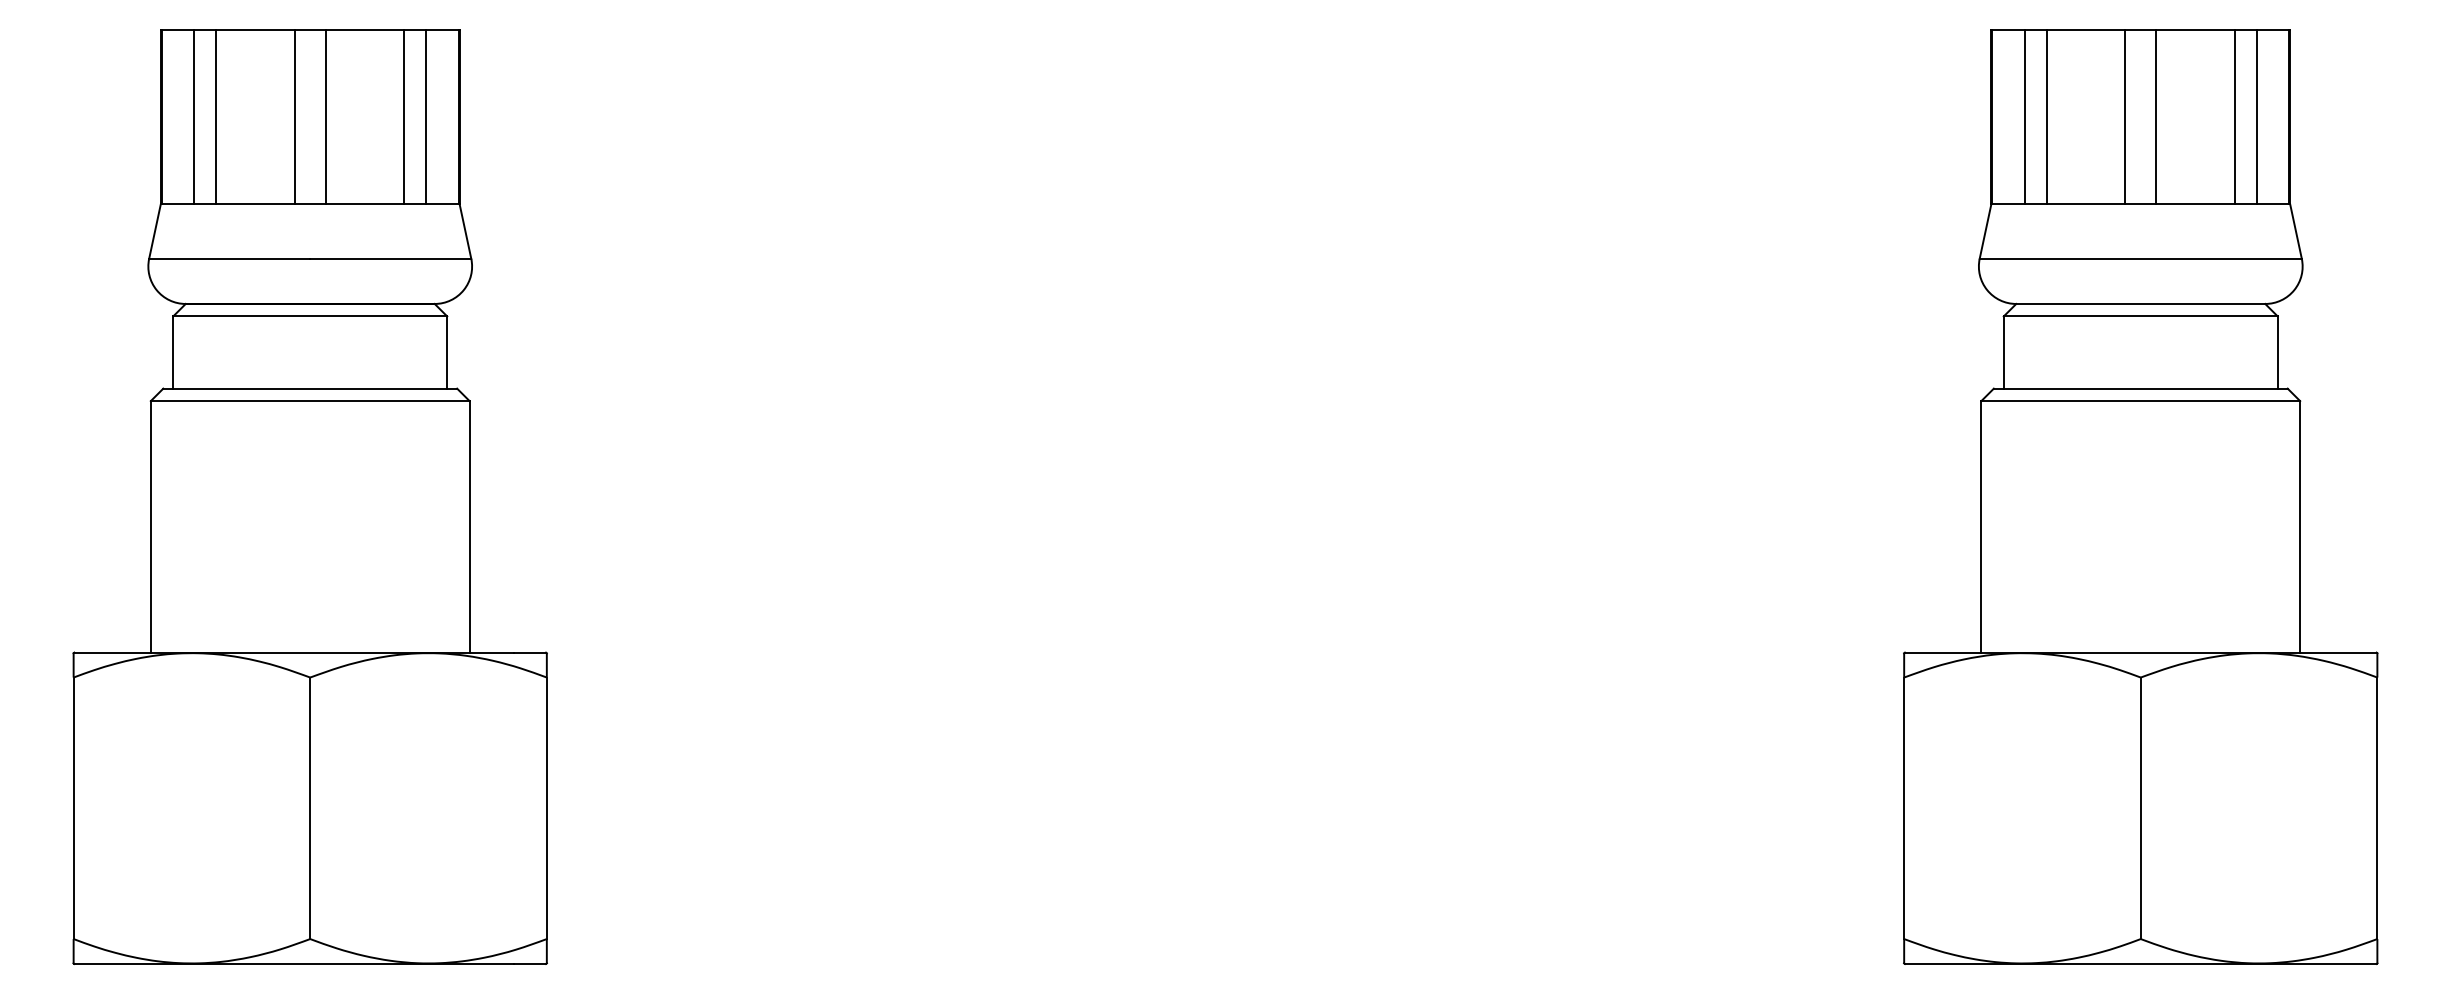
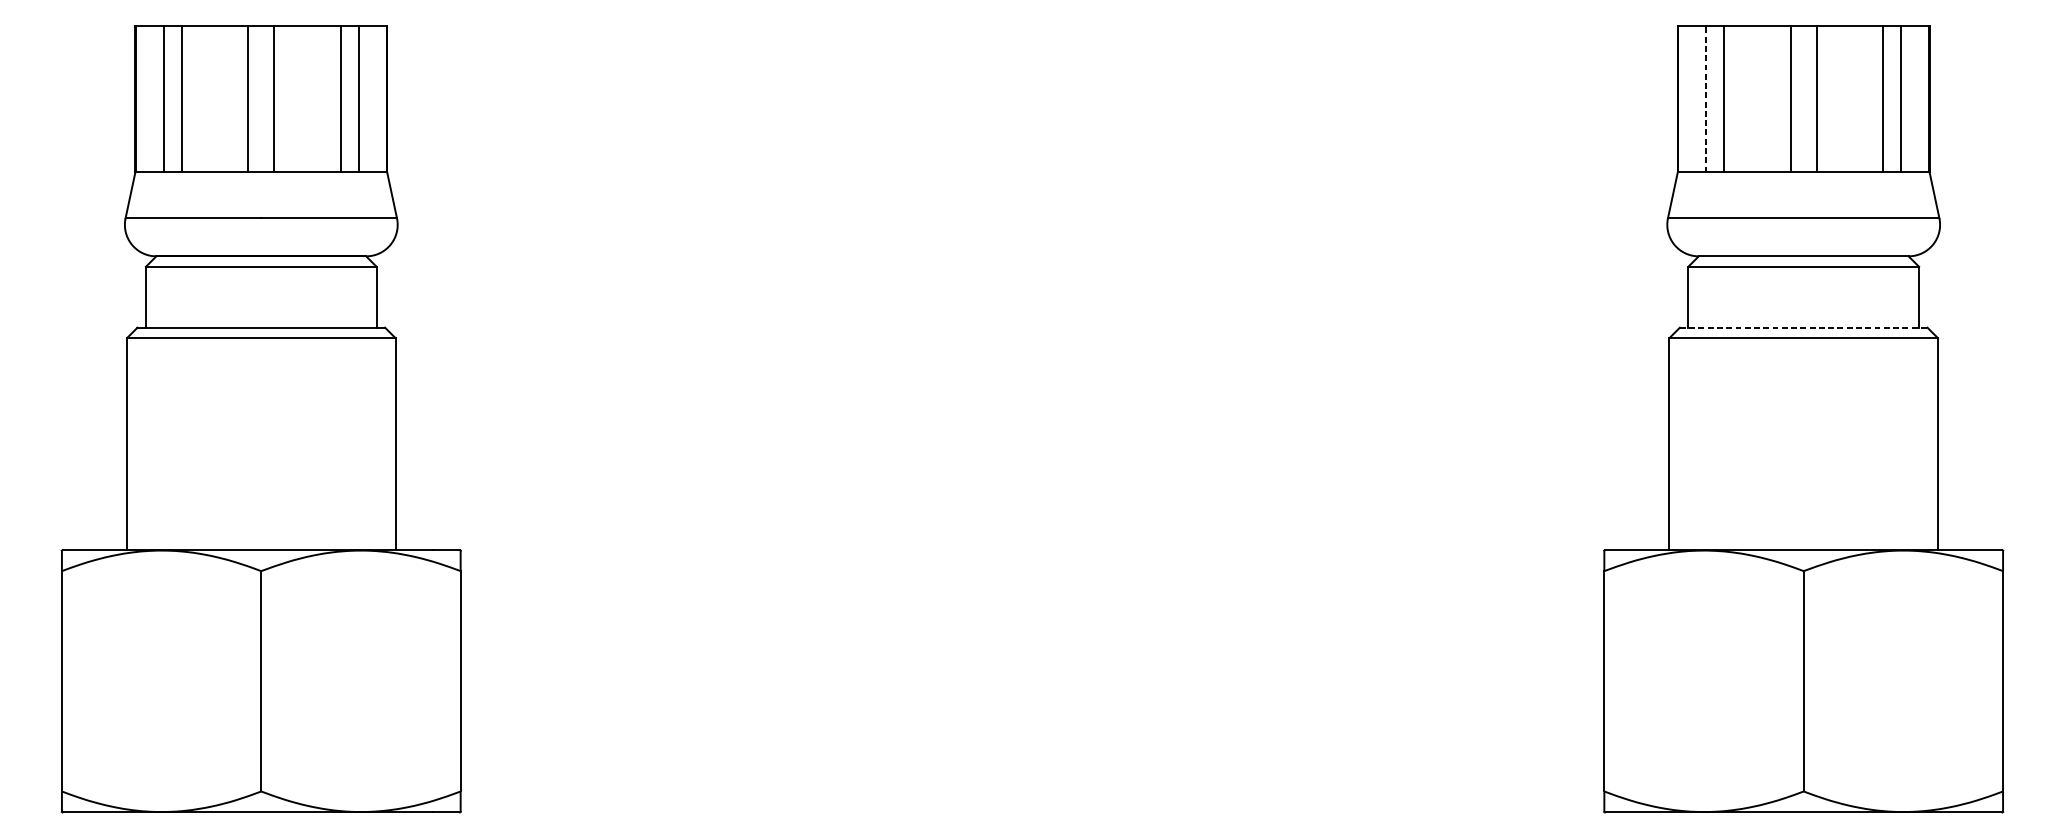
line: (2024, 116) -> (1705, 98), solid -> dashed
line: (2140, 388) -> (1803, 327), solid -> dashed

